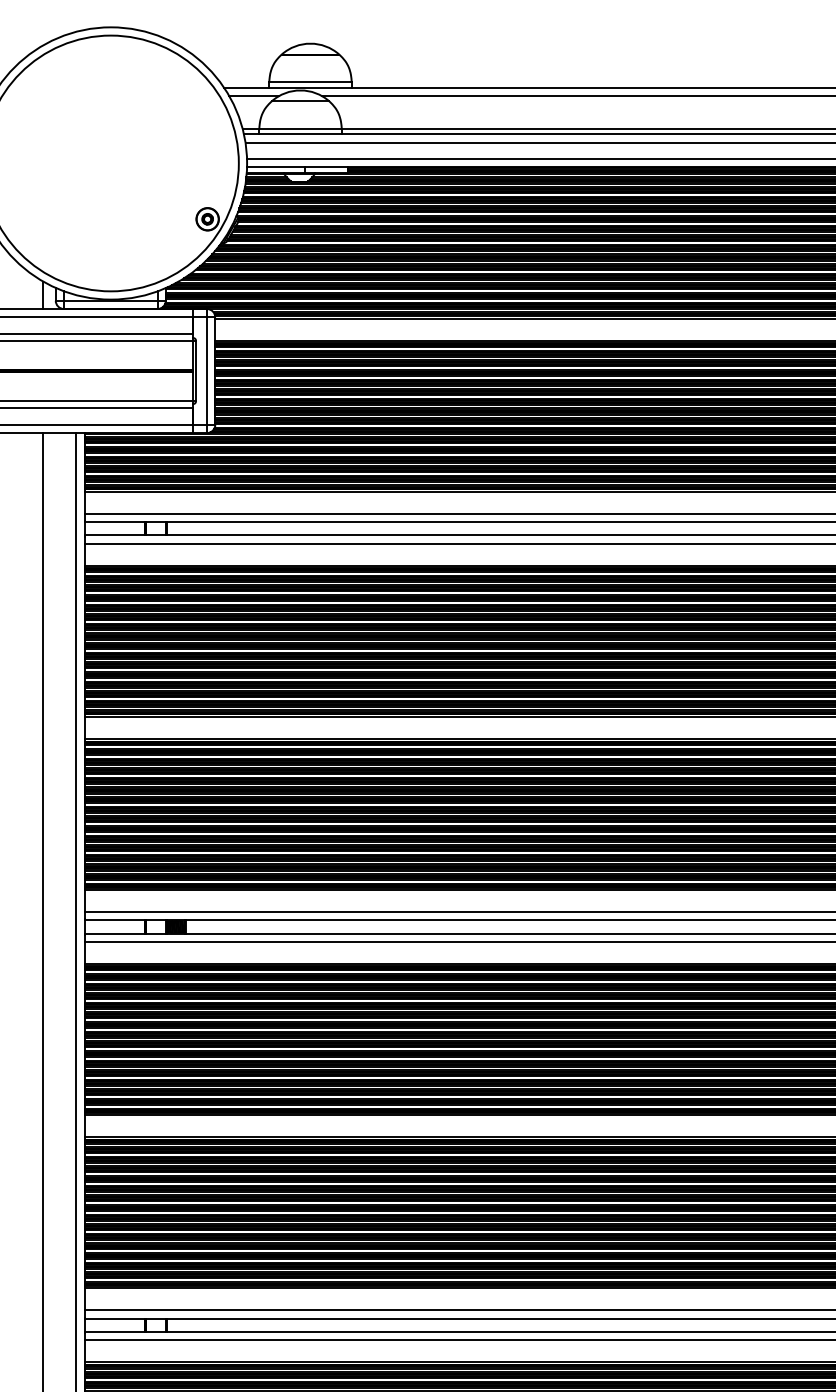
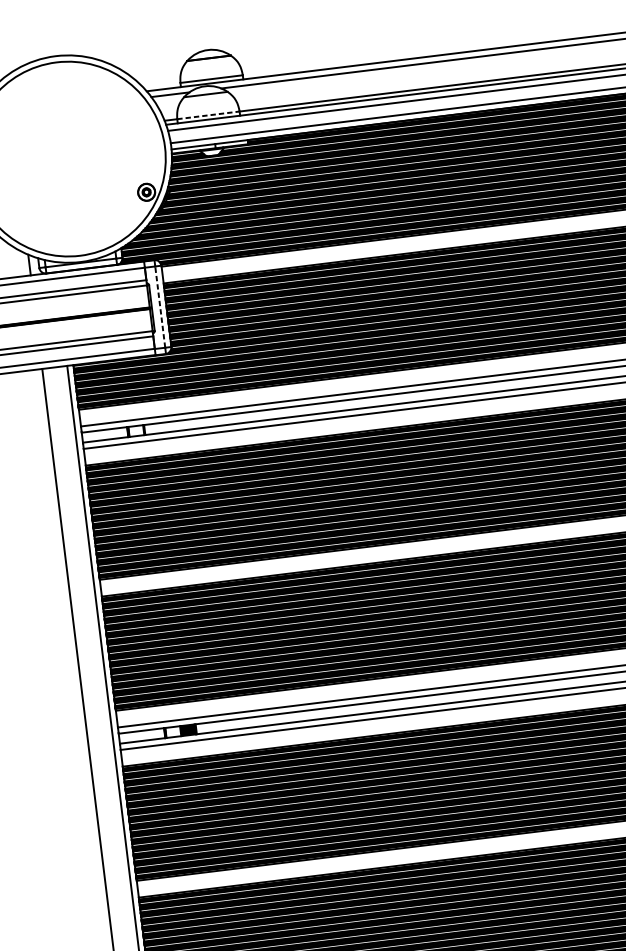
line: (301, 128) -> (209, 114), solid -> dashed
line: (207, 371) -> (160, 307), solid -> dashed

